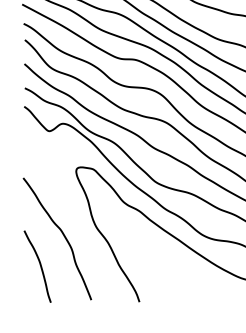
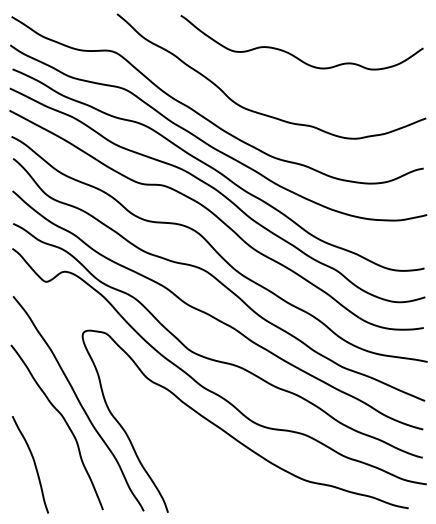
curve: (73, 220) -> (78, 402), added

